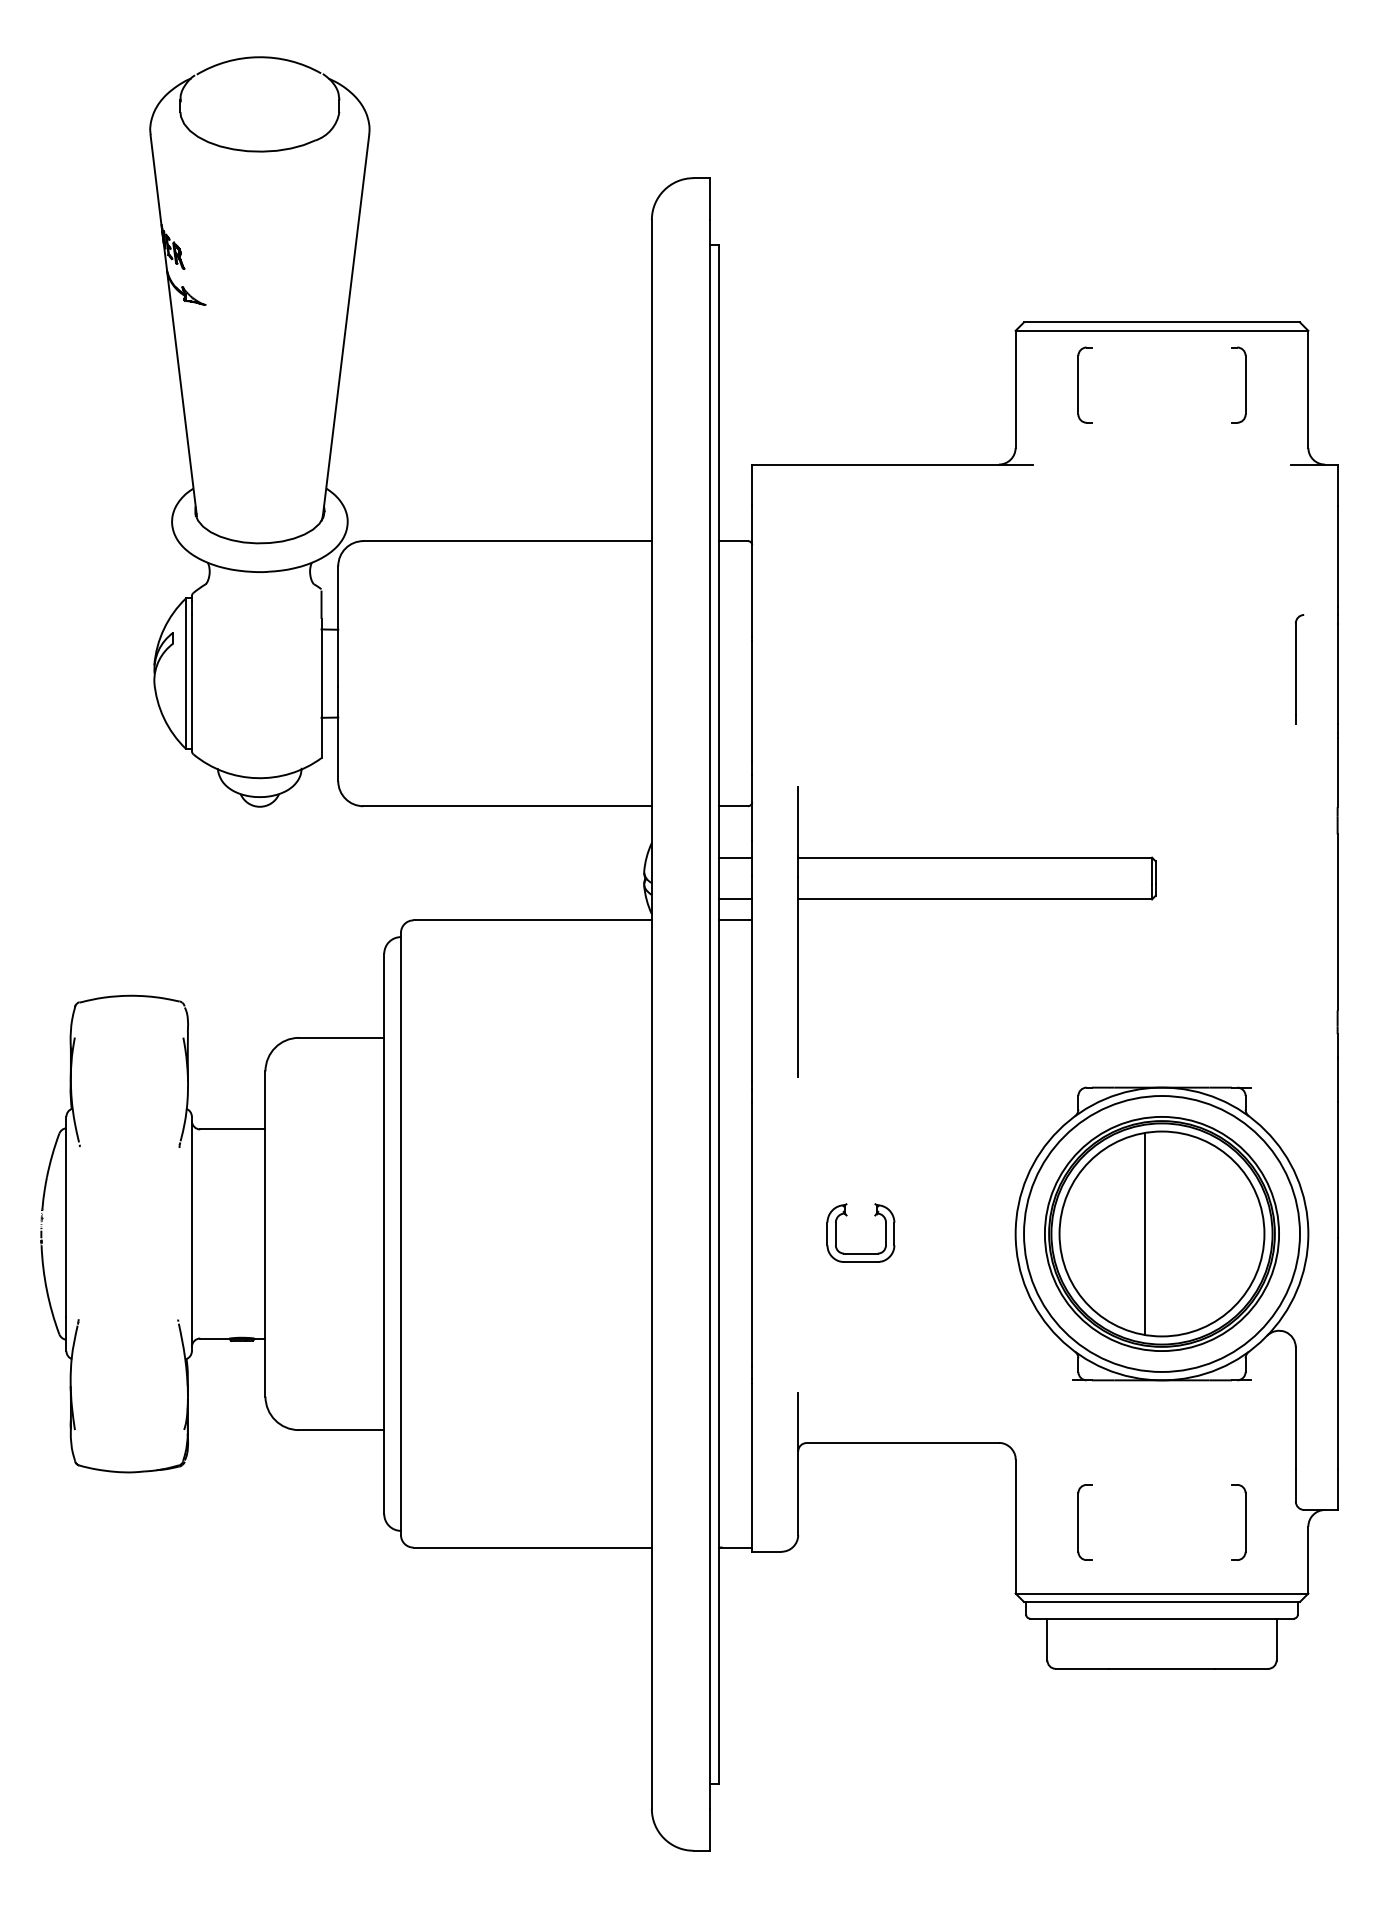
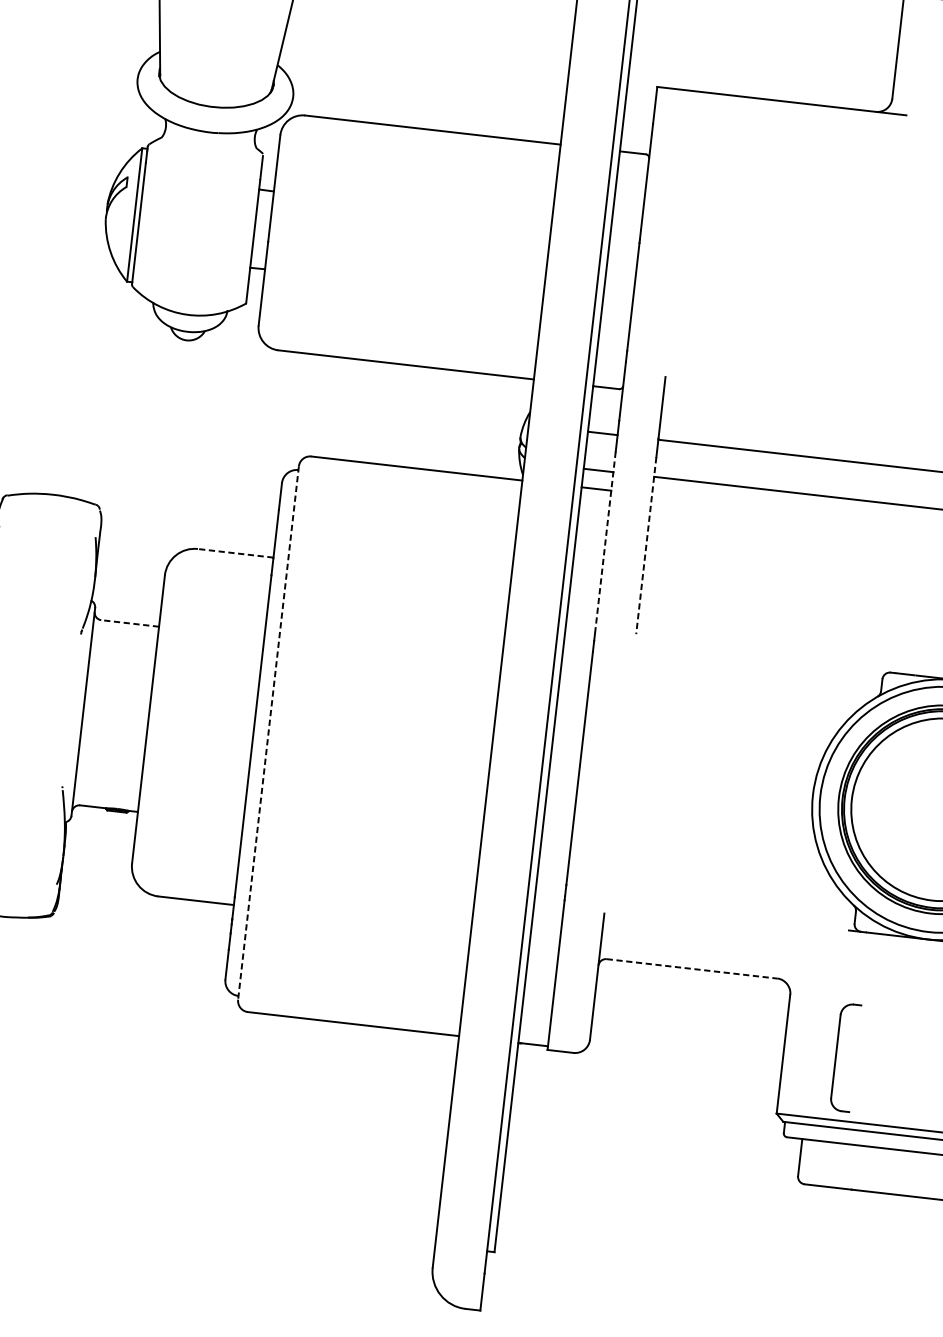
line: (798, 977) -> (646, 545), solid -> dashed
line: (752, 979) -> (605, 543), solid -> dashed
line: (341, 1037) -> (235, 552), solid -> dashed
line: (232, 1129) -> (129, 623), solid -> dashed
line: (1145, 1233) -> (928, 807), removed
line: (400, 1234) -> (268, 733), solid -> dashed
part: (860, 1253) -> (673, 796), removed
line: (903, 1443) -> (692, 969), solid -> dashed
part: (1084, 1522) -> (844, 1057), size x1.6

